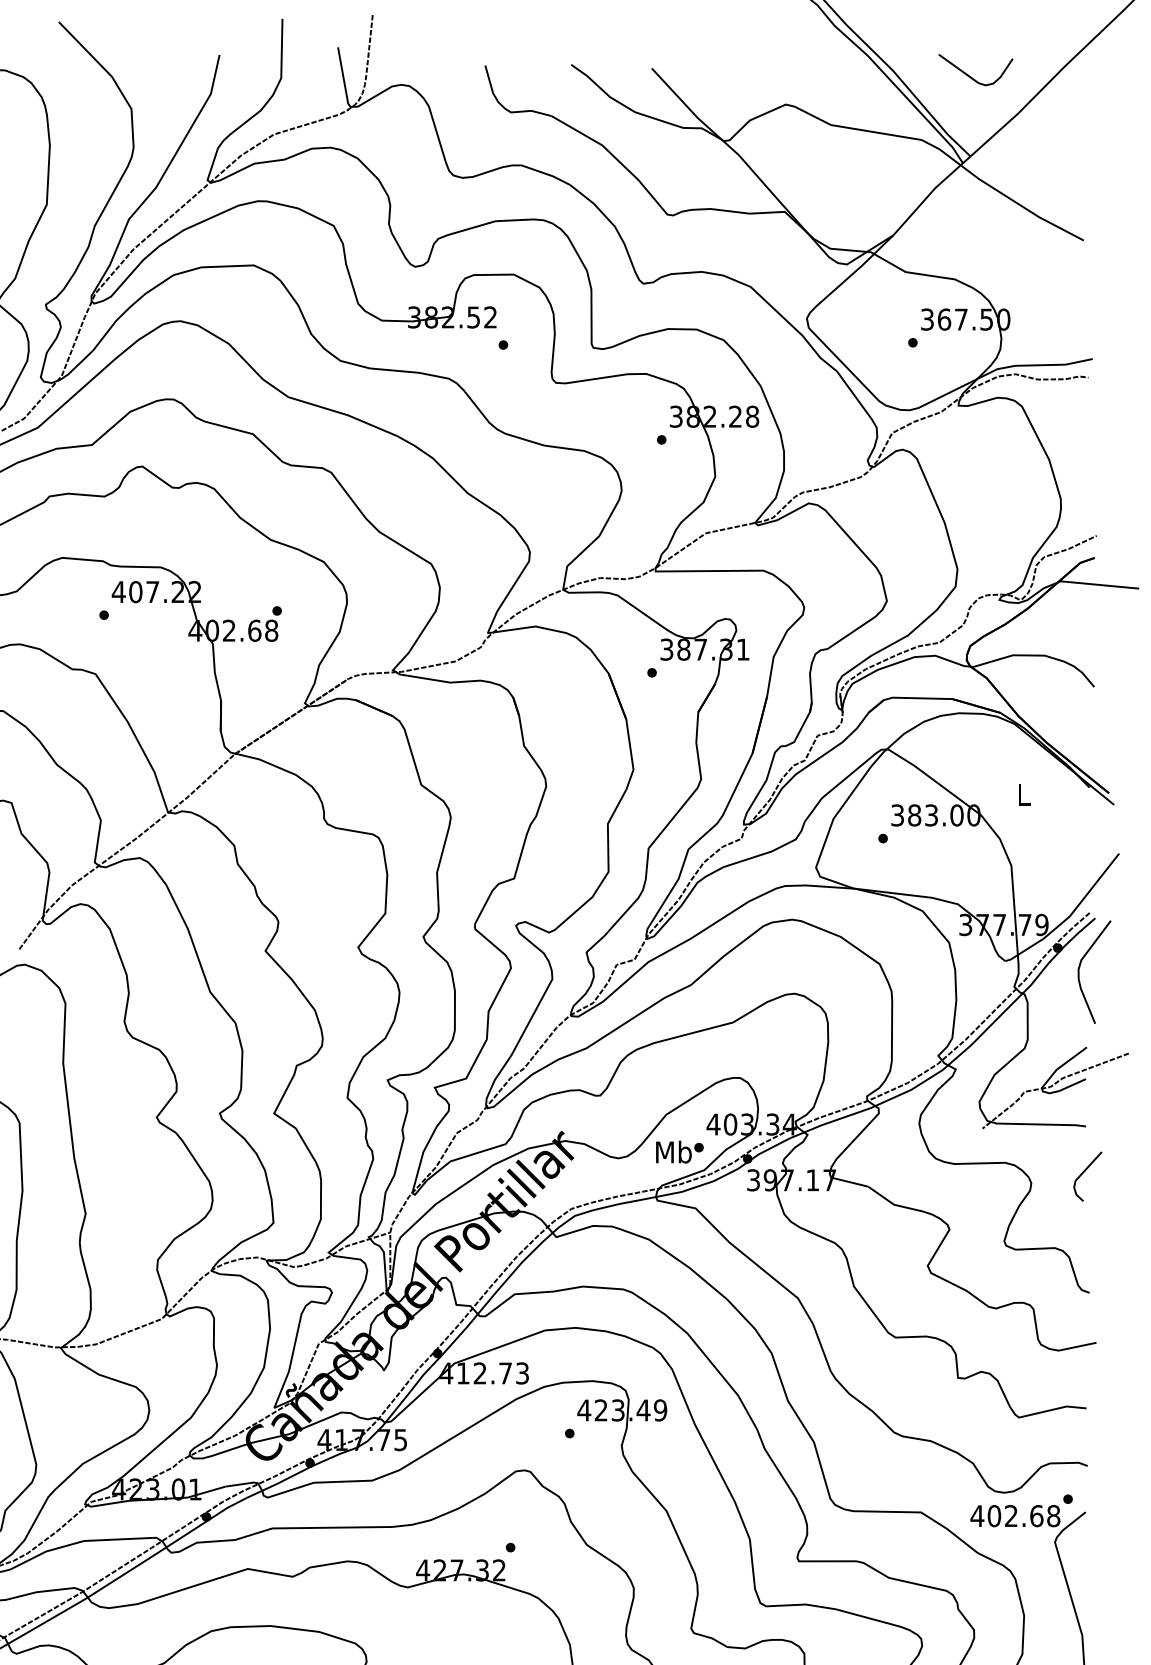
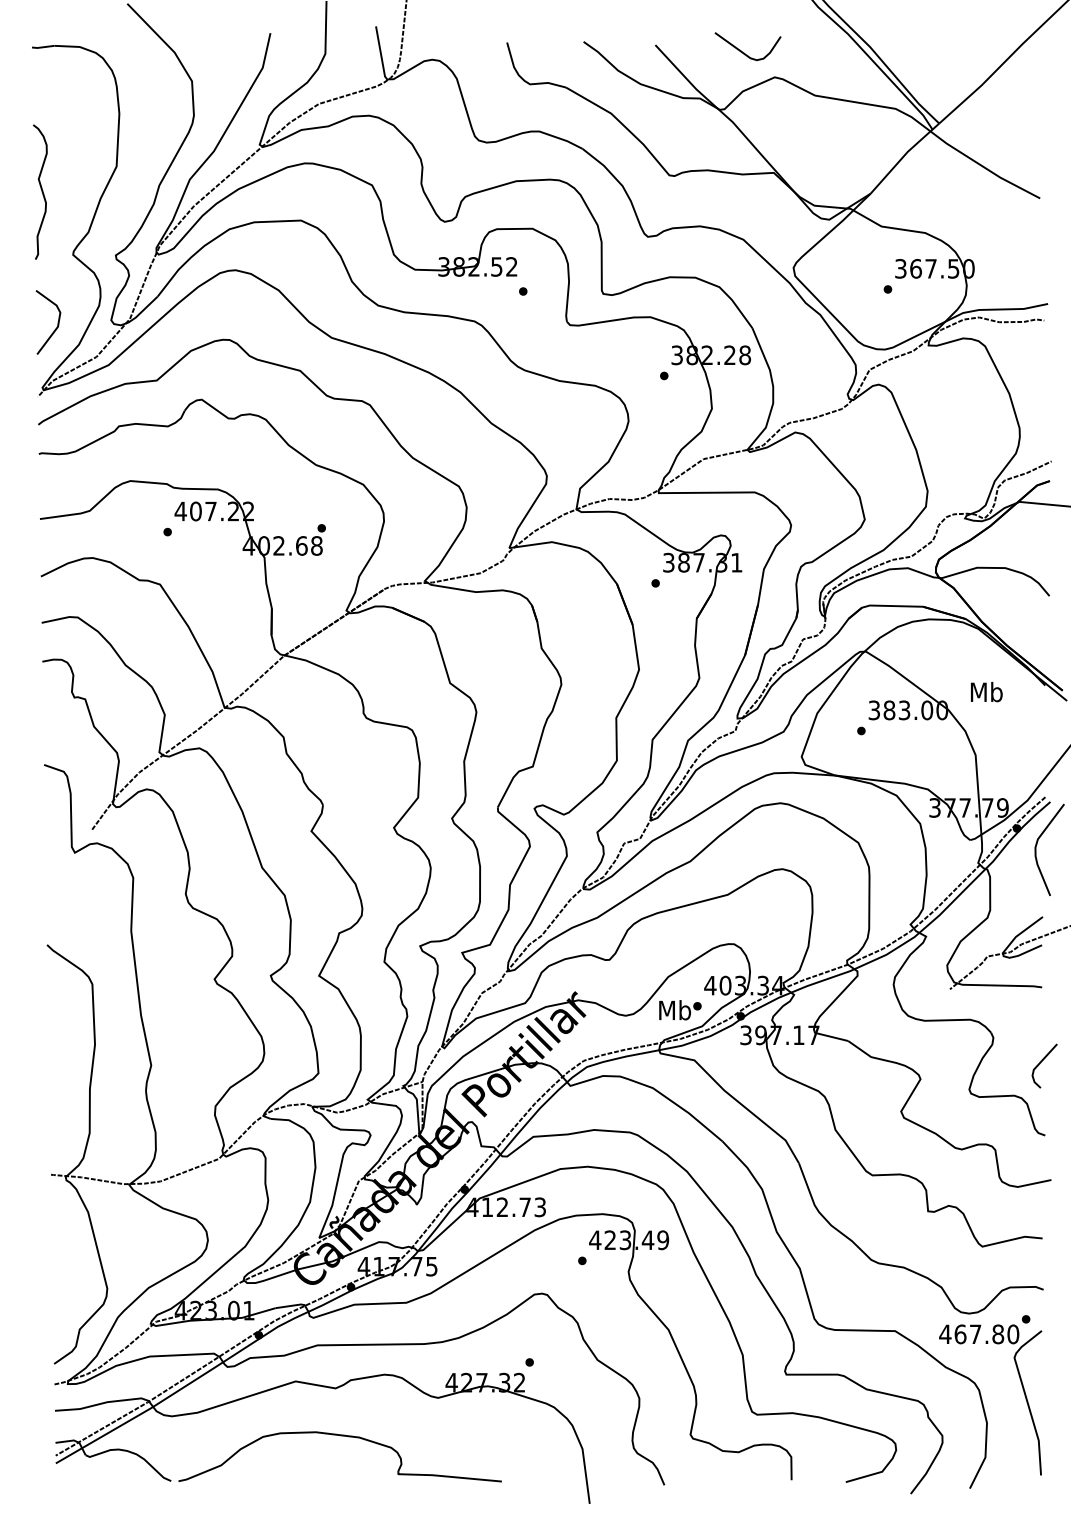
curve: (971, 76) -> (744, 52), moved
text: (1023, 795) -> (986, 692), L -> Mb
line: (1084, 1172) -> (1041, 1062), moved
text: (1023, 1516) -> (986, 1334), 402.68 -> 467.80

